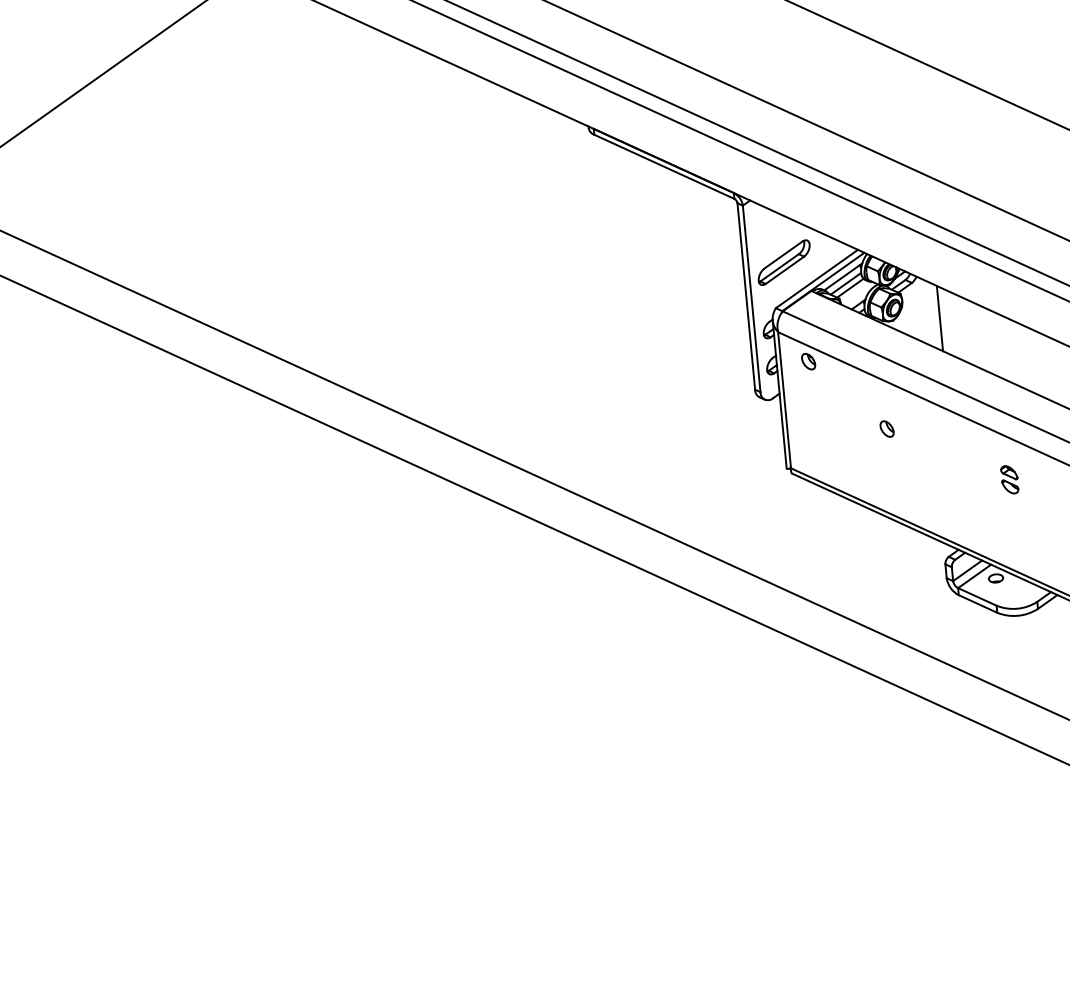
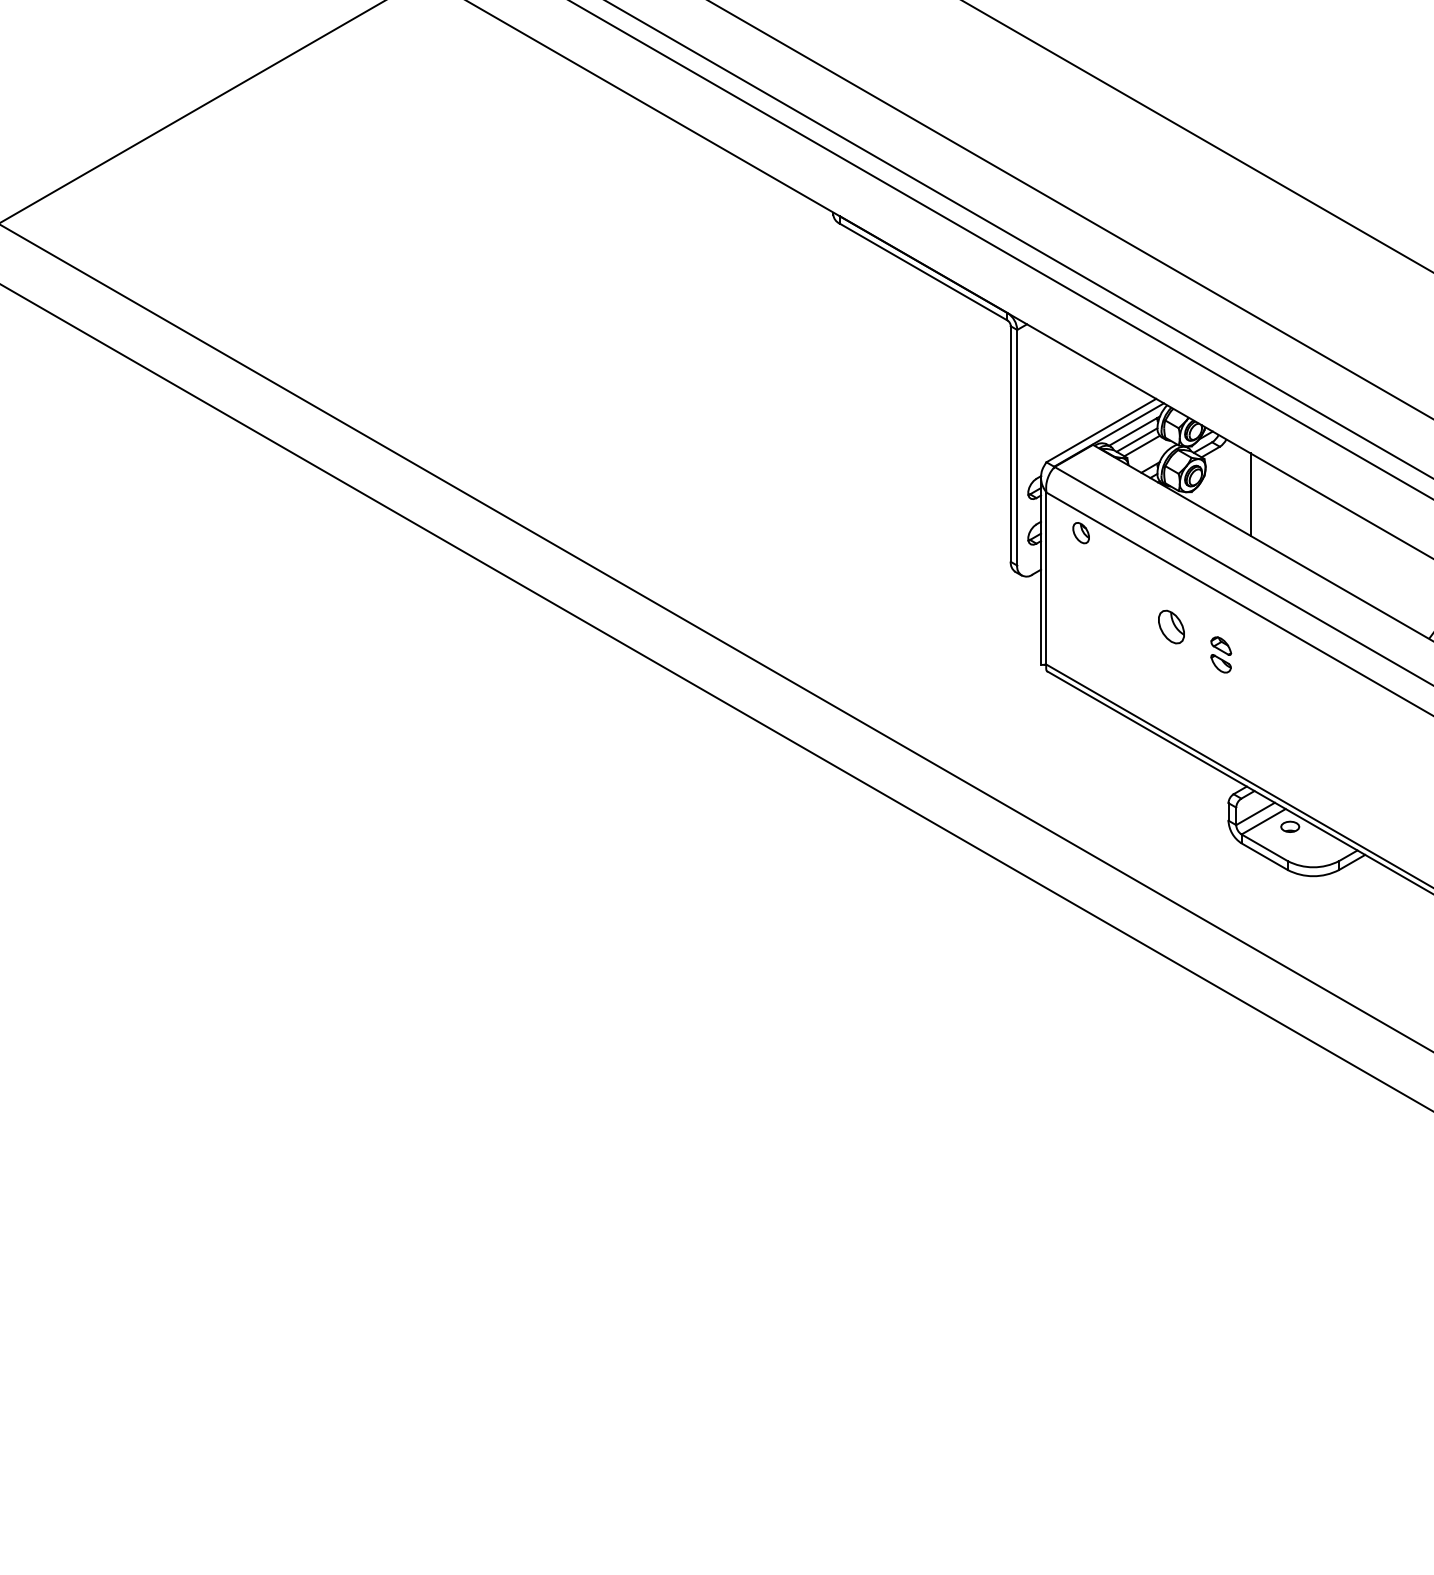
part: (784, 262) -> (1062, 405), removed
part: (887, 428) -> (1171, 626), size x1.6
part: (1010, 479) -> (1221, 654), moved

